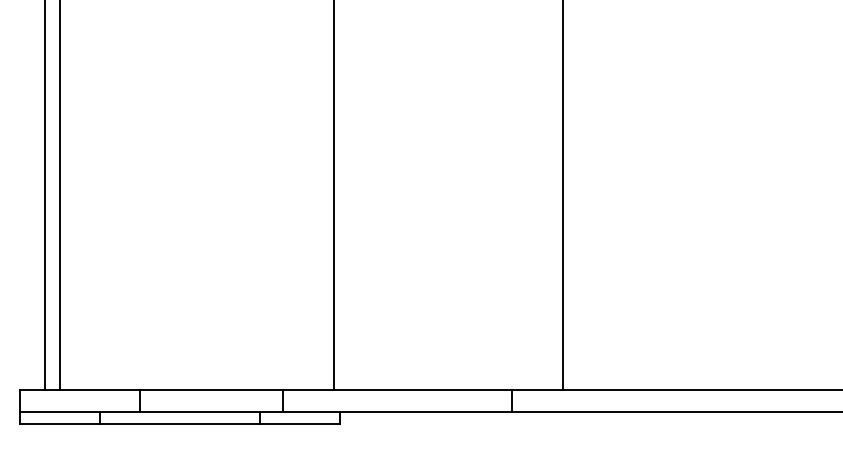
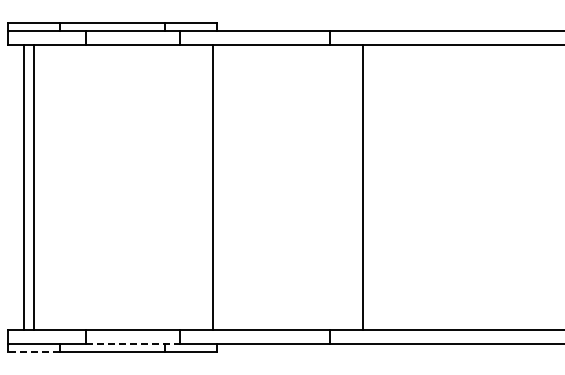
line: (211, 411) -> (133, 344), solid -> dashed
line: (58, 424) -> (33, 352), solid -> dashed

